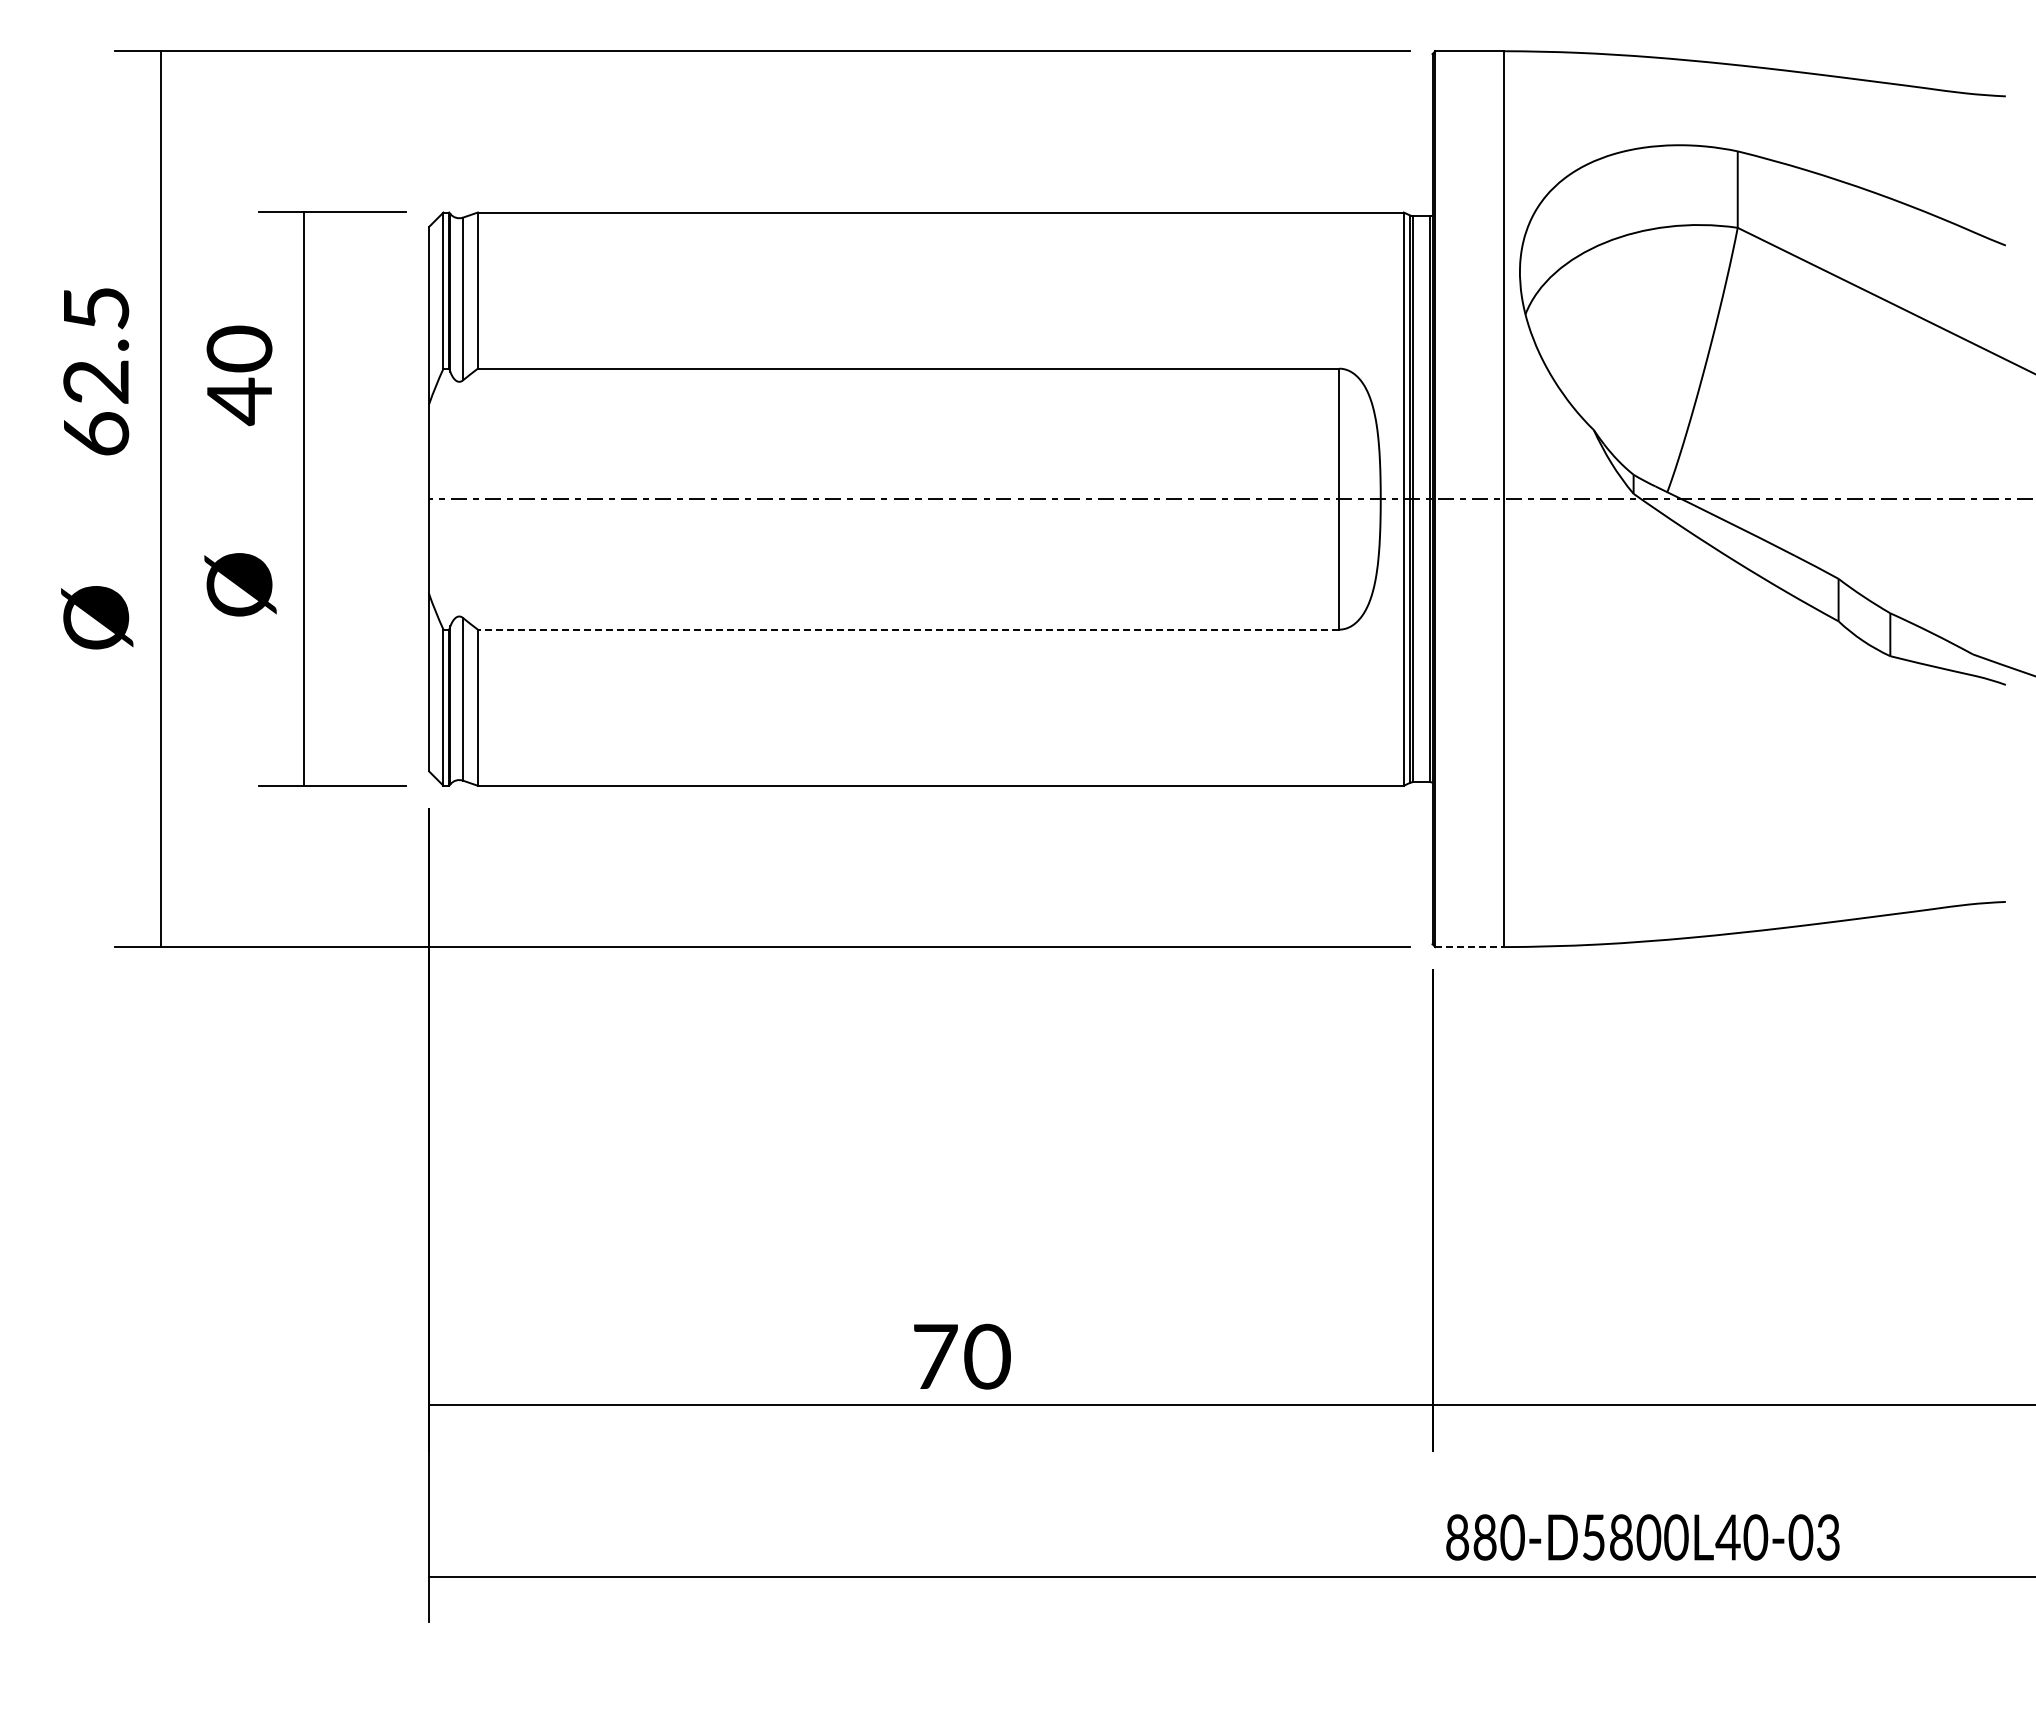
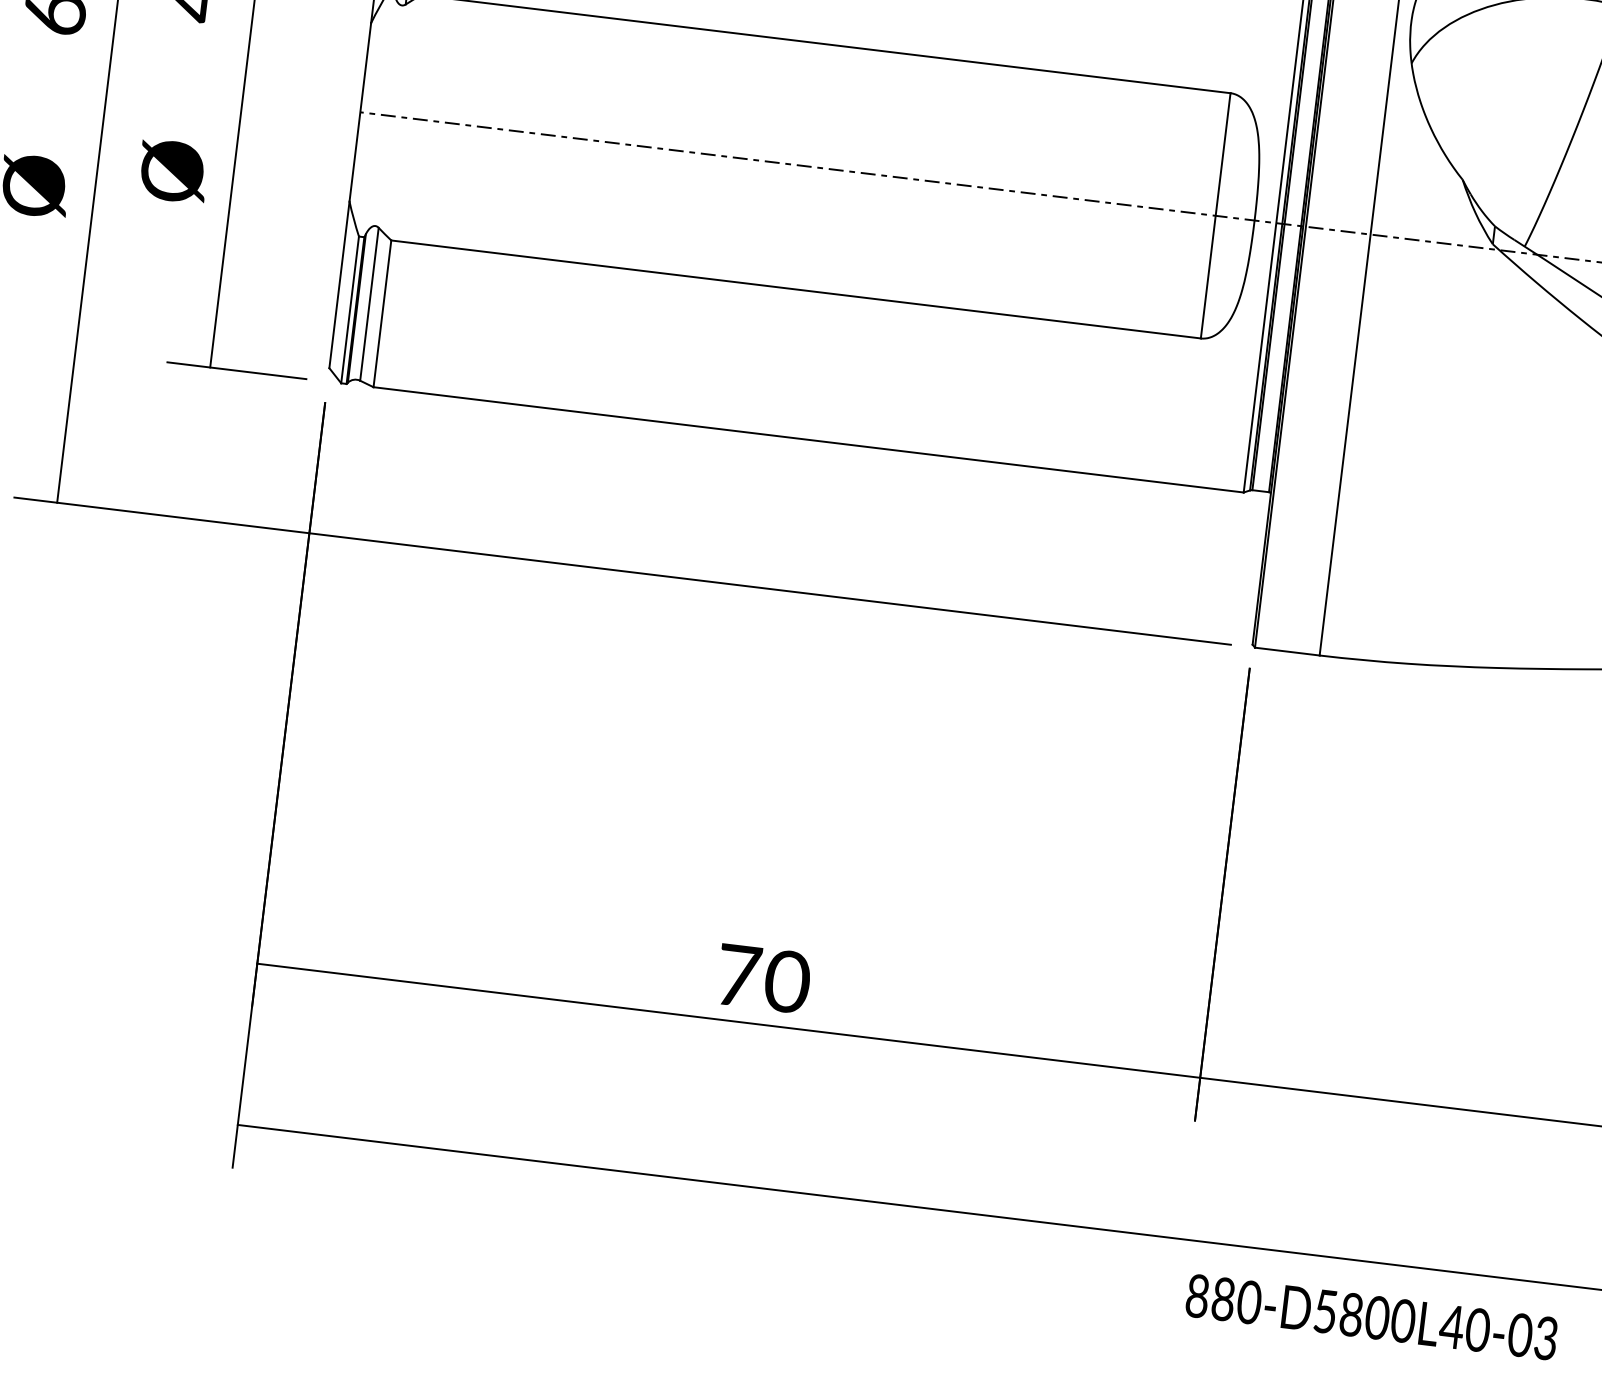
line: (908, 629) -> (795, 289), dashed -> solid
line: (1470, 947) -> (1287, 652), dashed -> solid
text: (1642, 1537) -> (1371, 1317), moved

